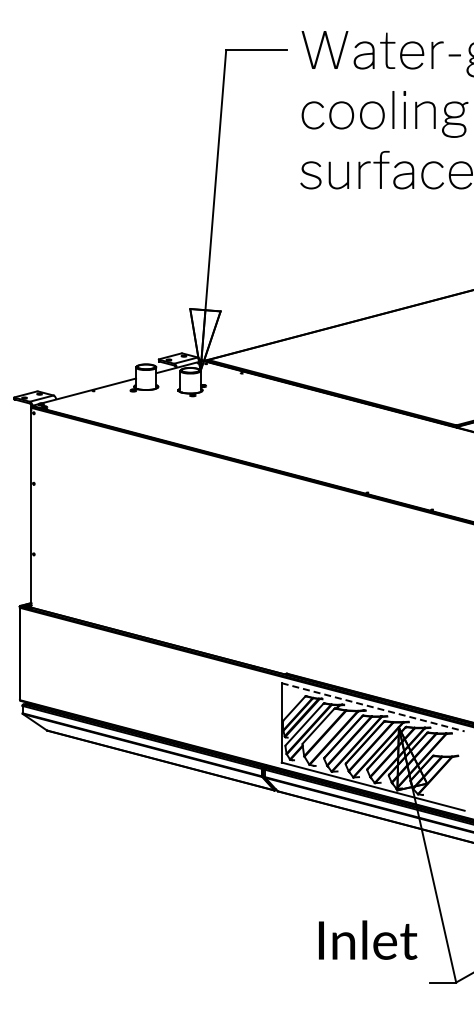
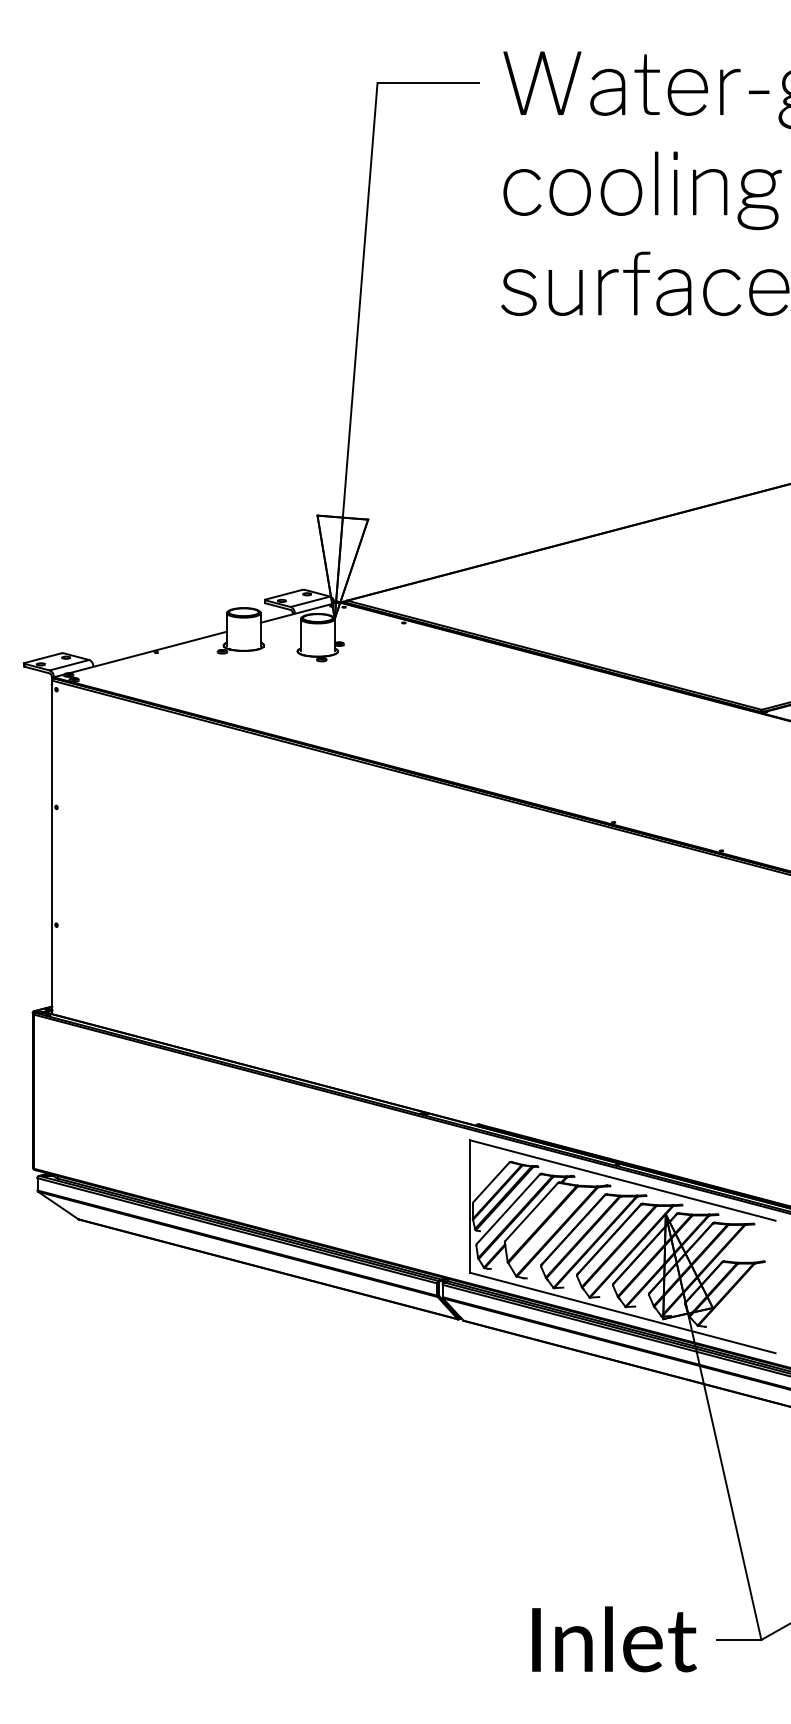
line: (373, 707) -> (623, 1180), dashed -> solid
text: (368, 939) -> (615, 1638), moved

